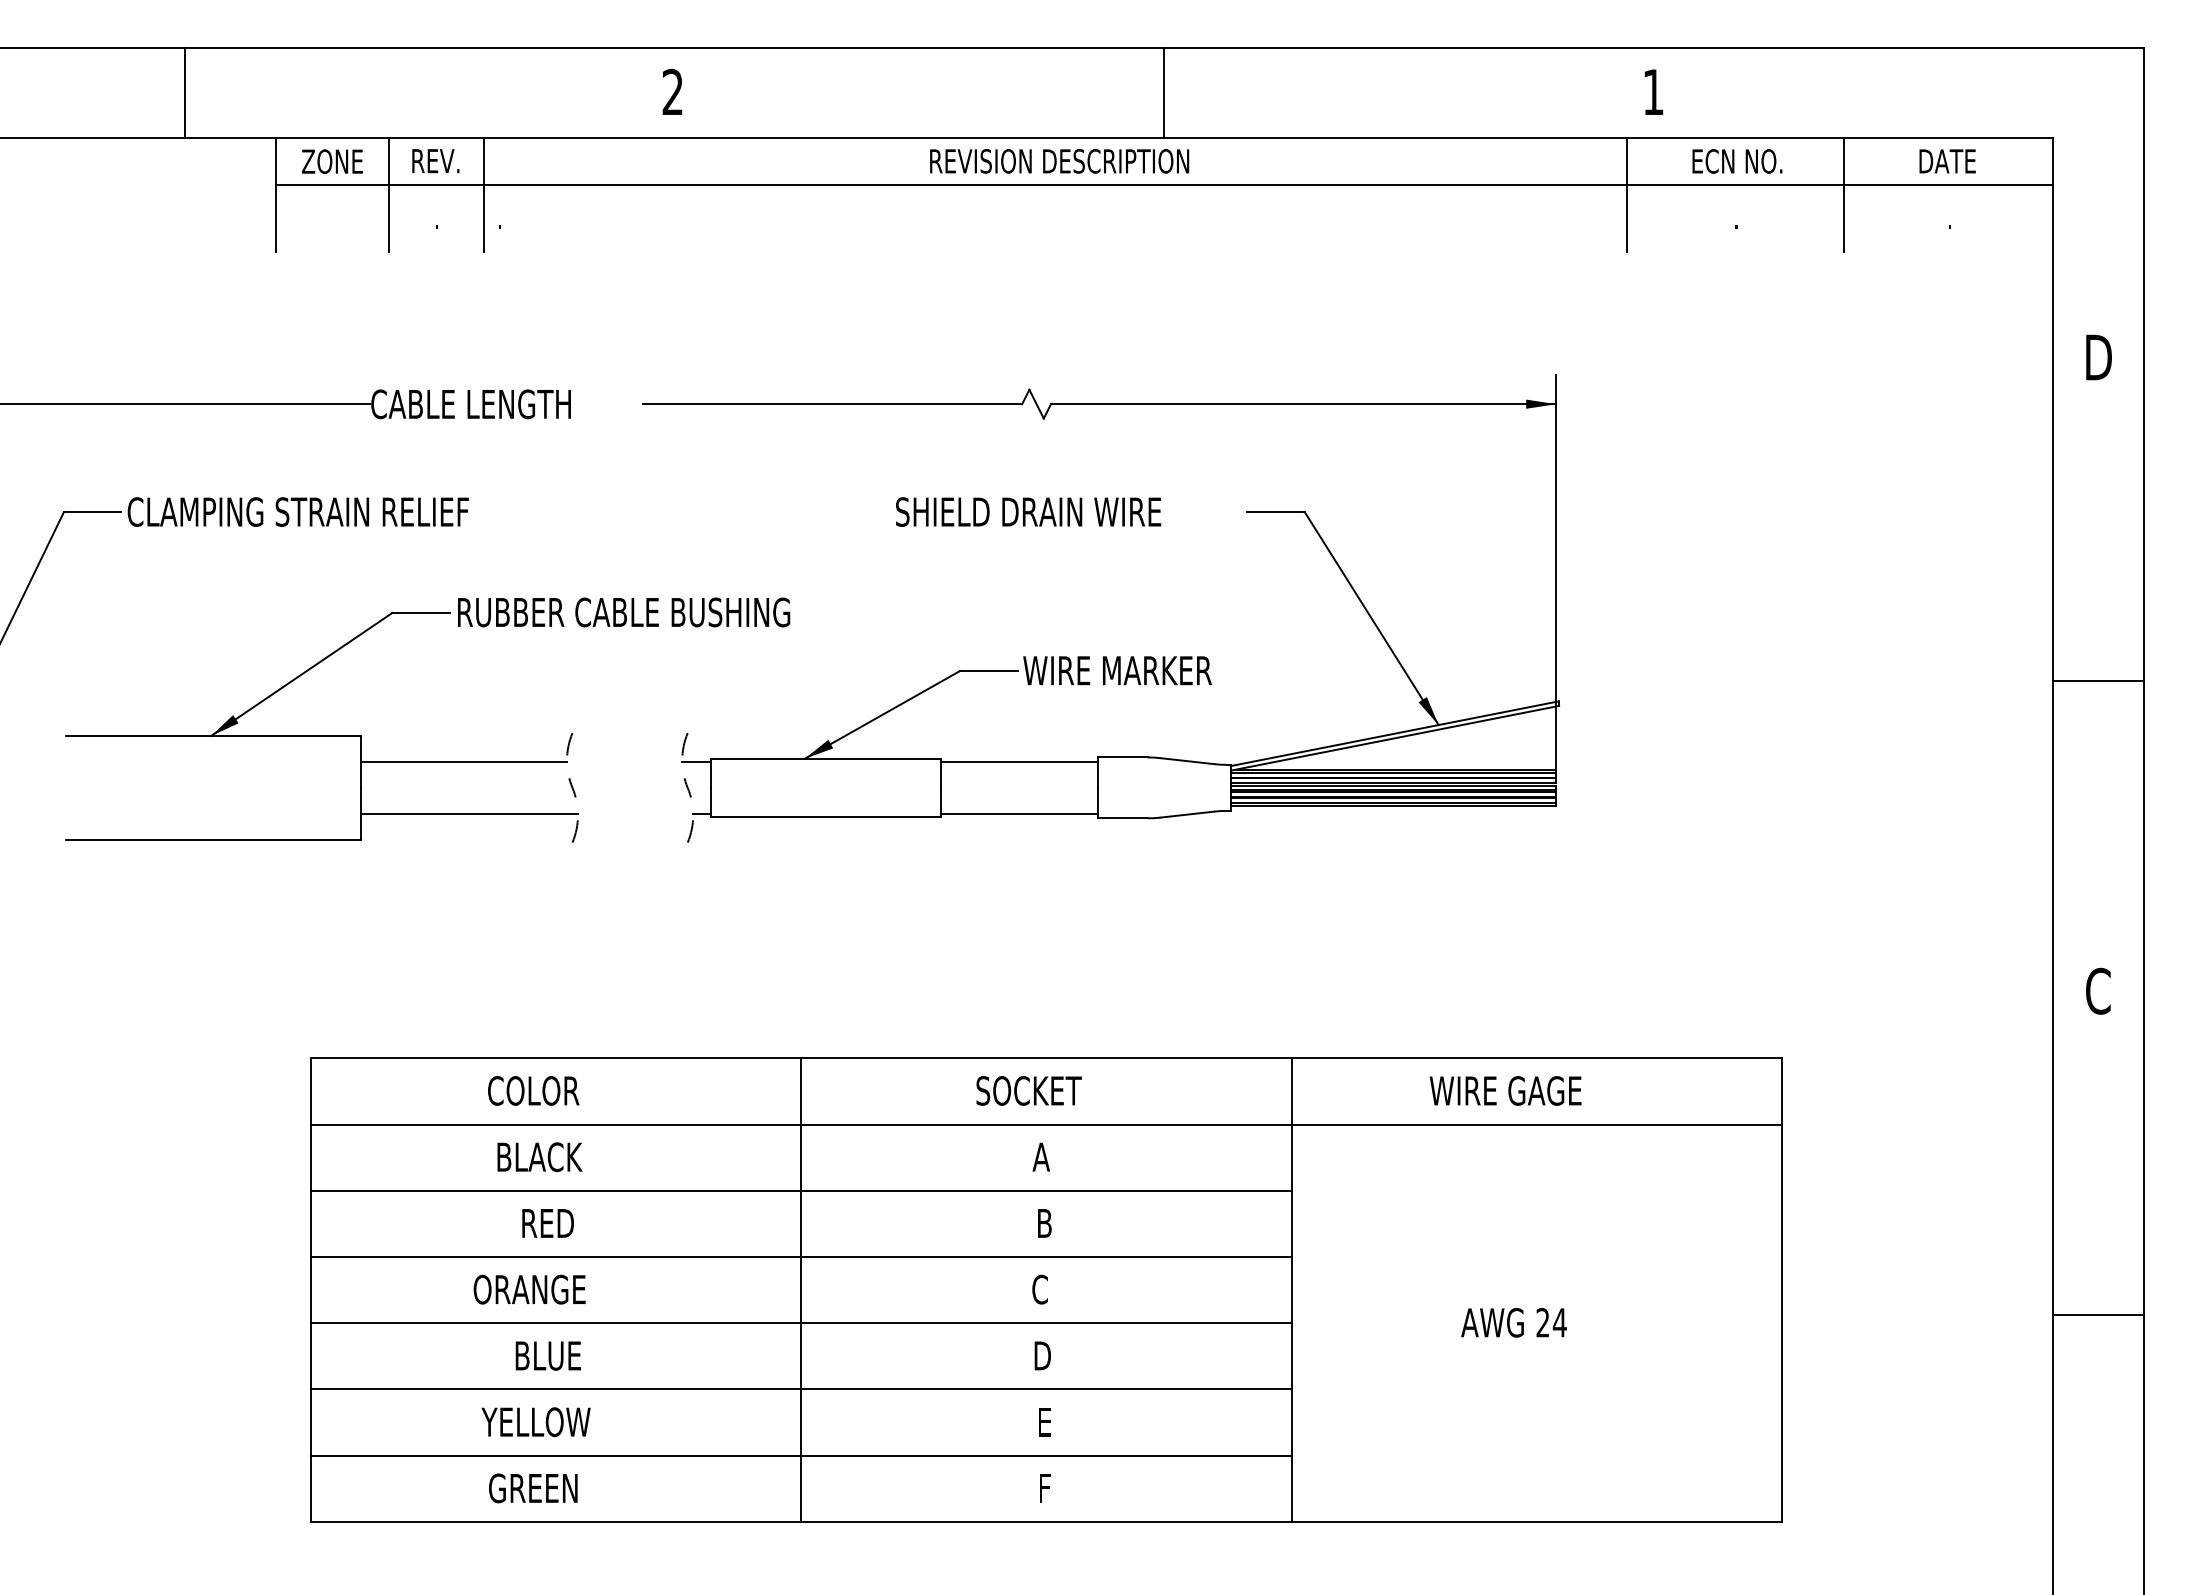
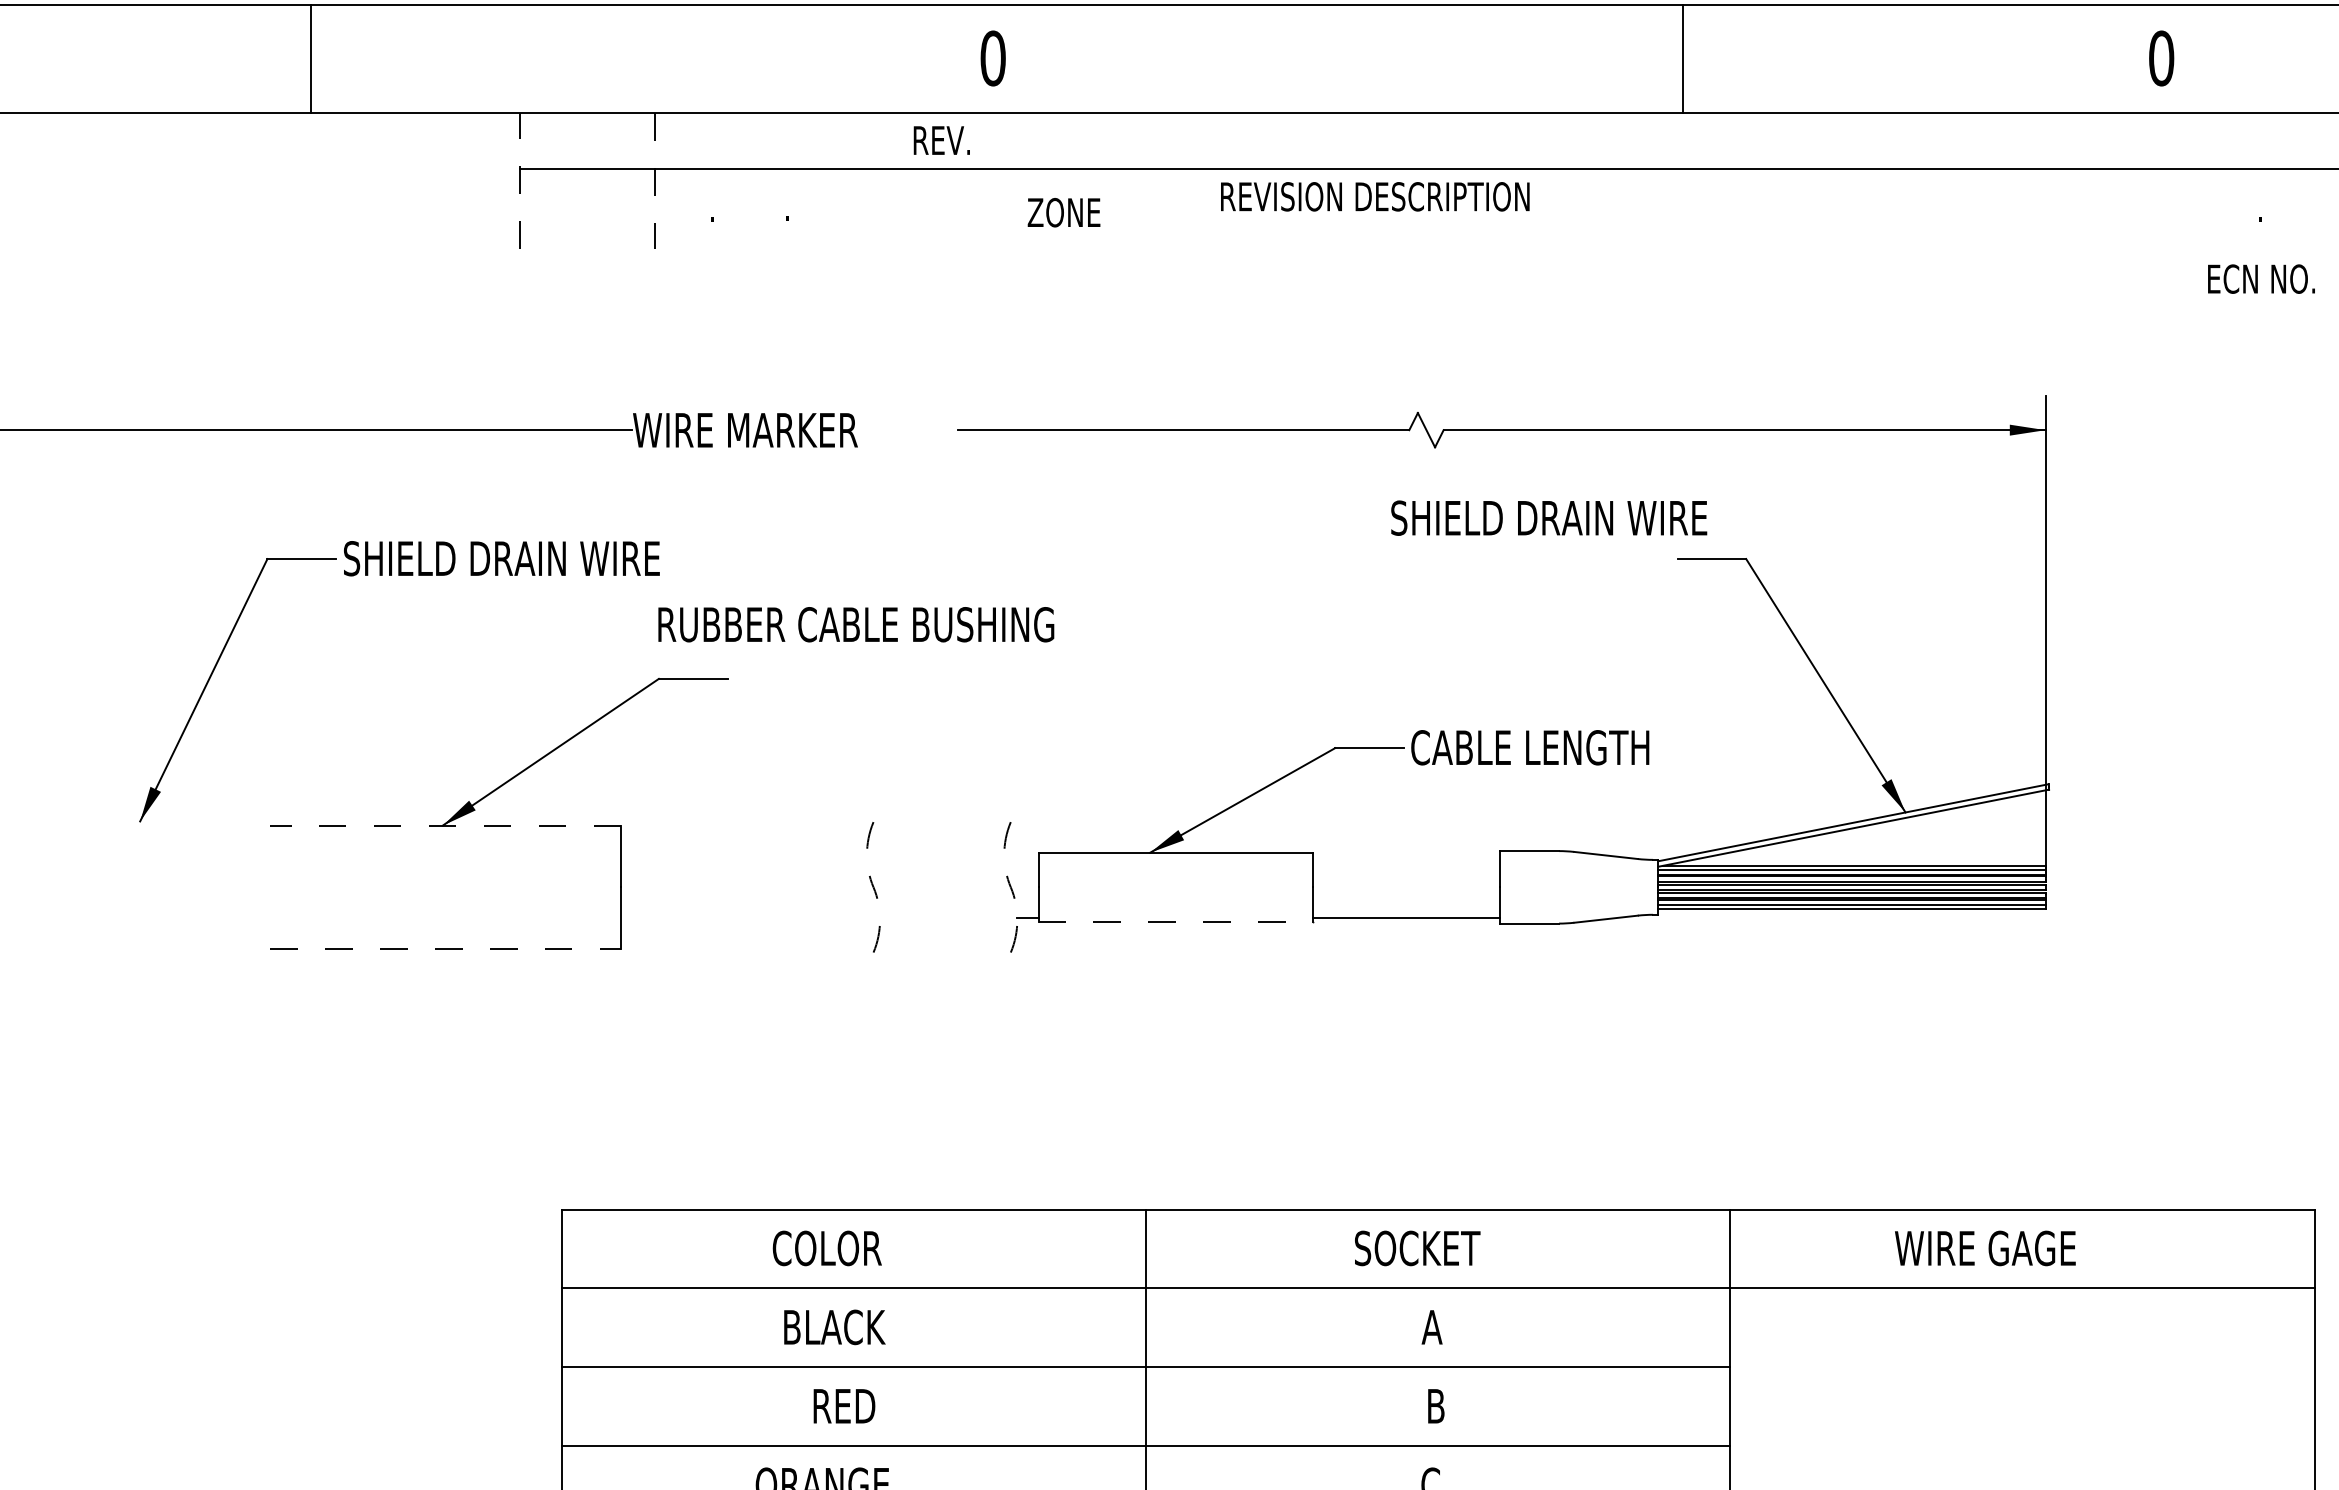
text: (672, 91) -> (992, 57), 2 -> 0
text: (1653, 91) -> (2161, 57), 1 -> 0
line: (184, 92) -> (311, 58), moved
line: (1164, 92) -> (1683, 58), moved
text: (332, 161) -> (1064, 212), moved
text: (435, 161) -> (941, 140), moved
text: (1059, 161) -> (1375, 196), moved
text: (1737, 161) -> (2261, 279), moved
line: (484, 194) -> (768, 180), removed
line: (1626, 194) -> (2129, 180), removed
line: (275, 195) -> (519, 181), solid -> dashed
line: (388, 195) -> (654, 181), solid -> dashed
text: (470, 404) -> (751, 430), CABLE LENGTH -> WIRE MARKER
text: (297, 511) -> (545, 558), CLAMPING STRAIN RELIEF -> SHIELD DRAIN WIRE
text: (1028, 511) -> (1549, 517), moved
text: (624, 612) -> (856, 624), moved
text: (1123, 670) -> (1530, 747), WIRE MARKER -> CABLE LENGTH
line: (212, 736) -> (444, 826), solid -> dashed
line: (463, 761) -> (743, 855), removed
line: (696, 761) -> (1021, 855), removed
line: (1019, 761) -> (1406, 855), removed
line: (468, 813) -> (749, 917), removed
line: (826, 816) -> (1176, 921), solid -> dashed
line: (213, 839) -> (445, 948), solid -> dashed

